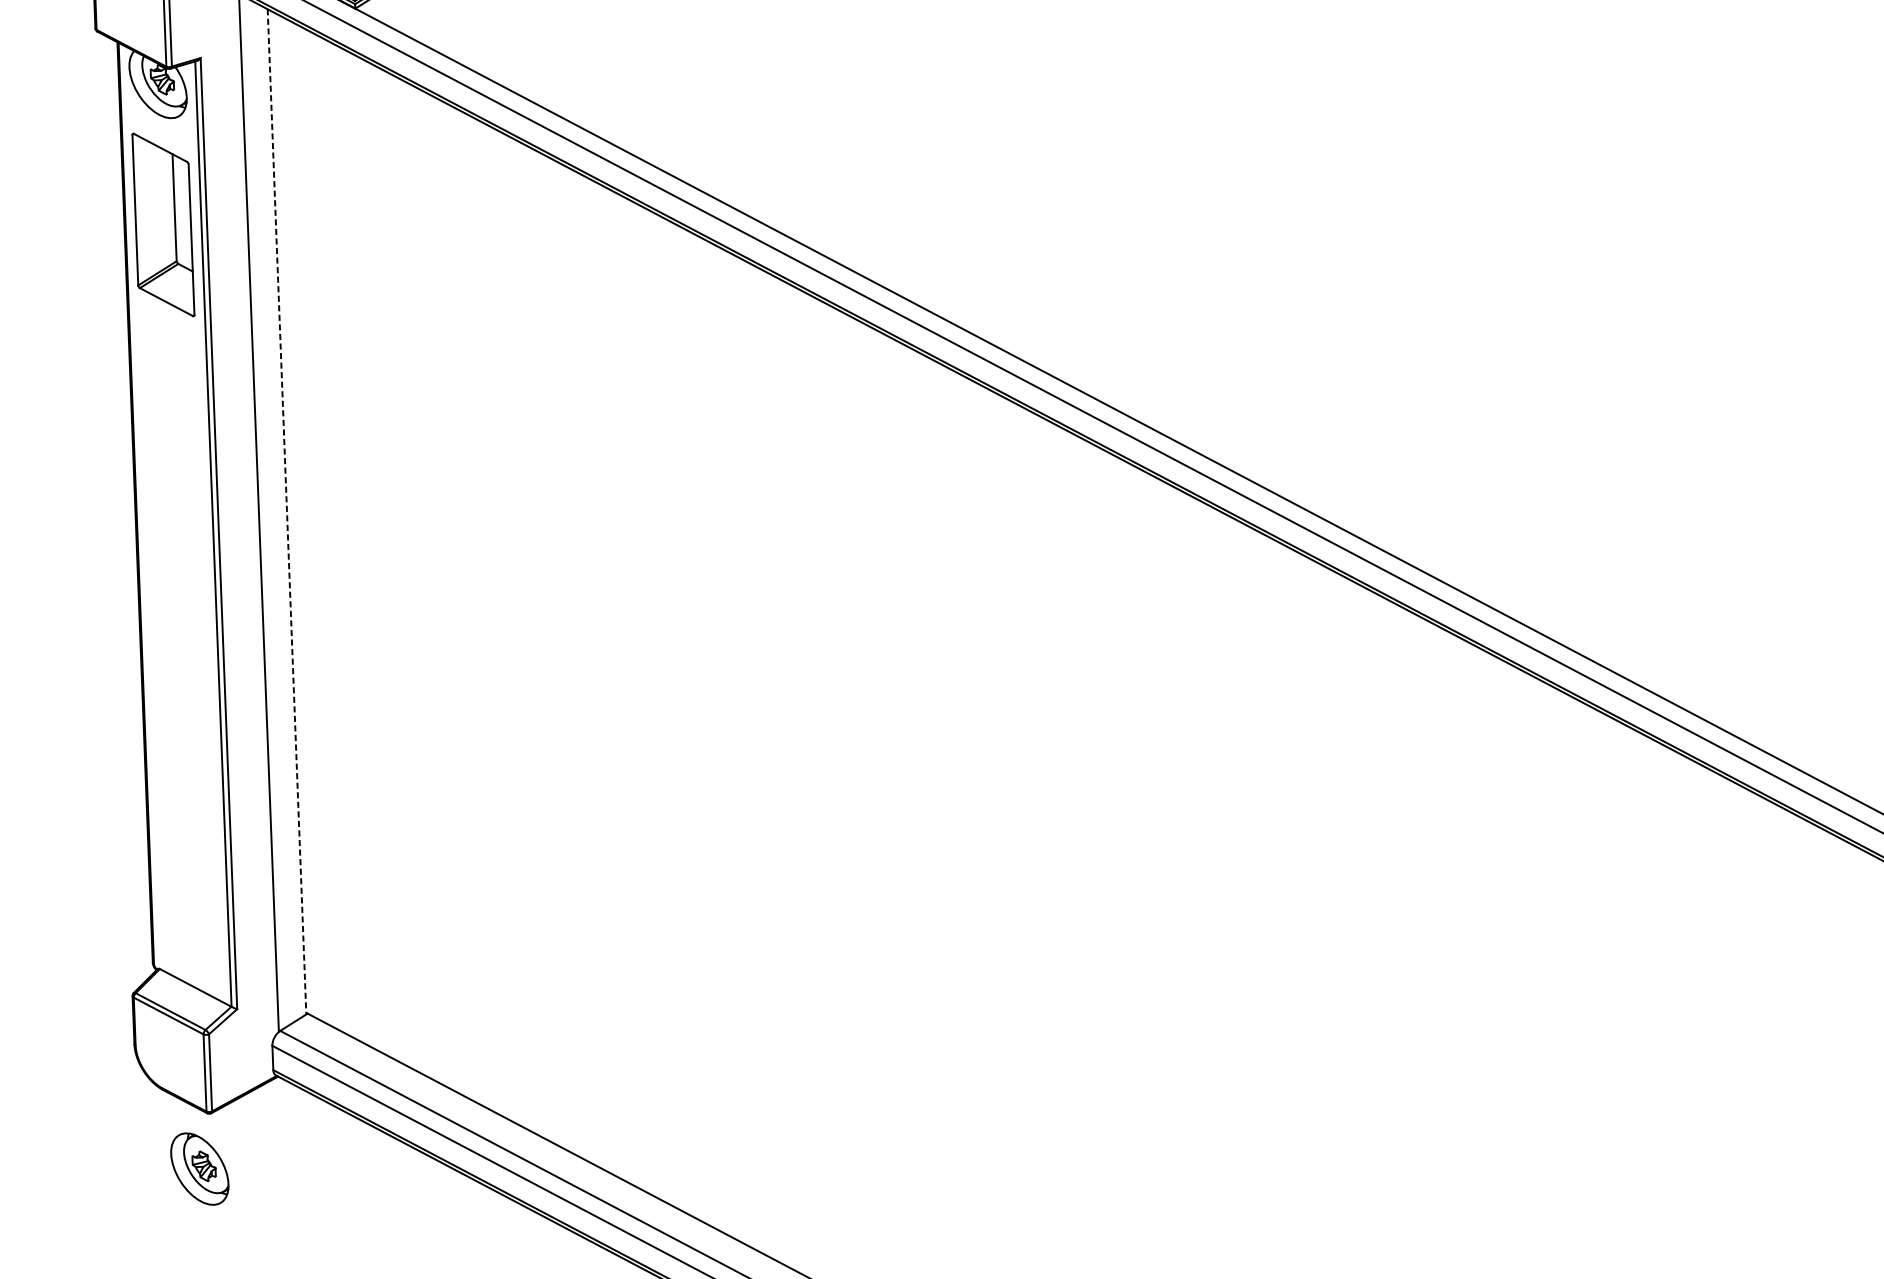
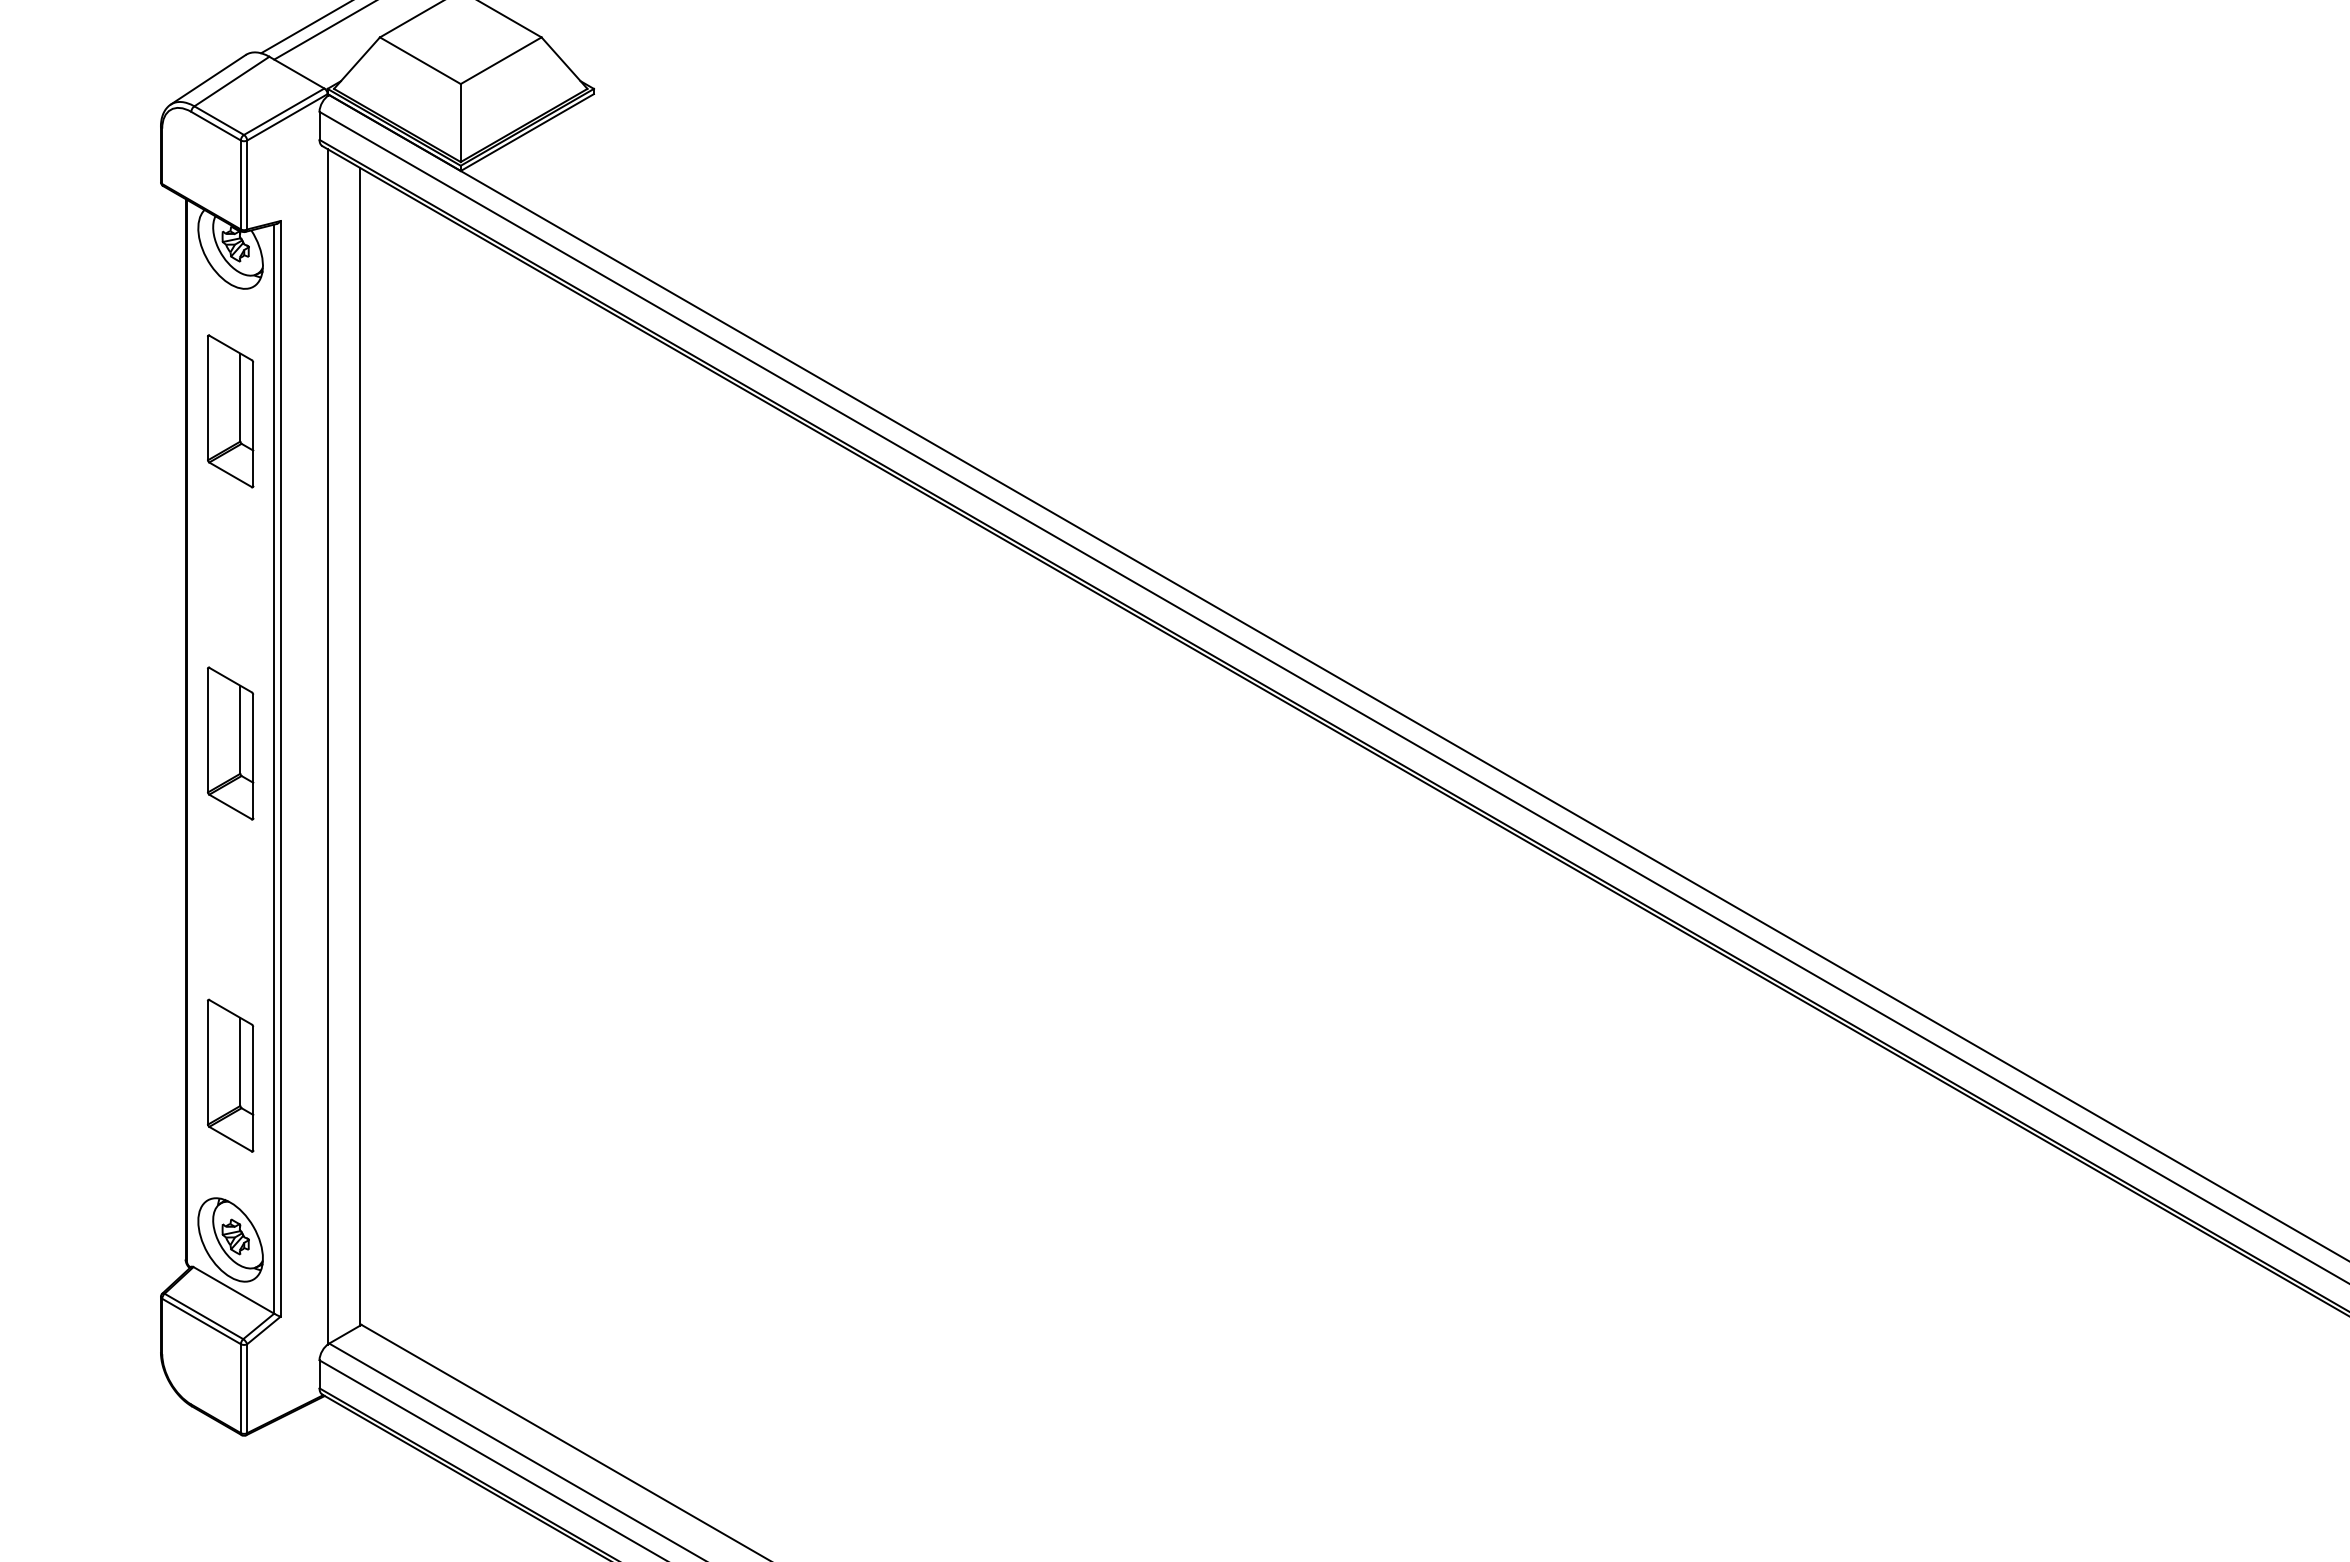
part: (163, 225) -> (230, 411), size x0.71
line: (286, 511) -> (359, 746), dashed -> solid
part: (174, 513) -> (230, 743), added
part: (185, 801) -> (230, 1075), added
part: (199, 1168) -> (230, 1239), moved

